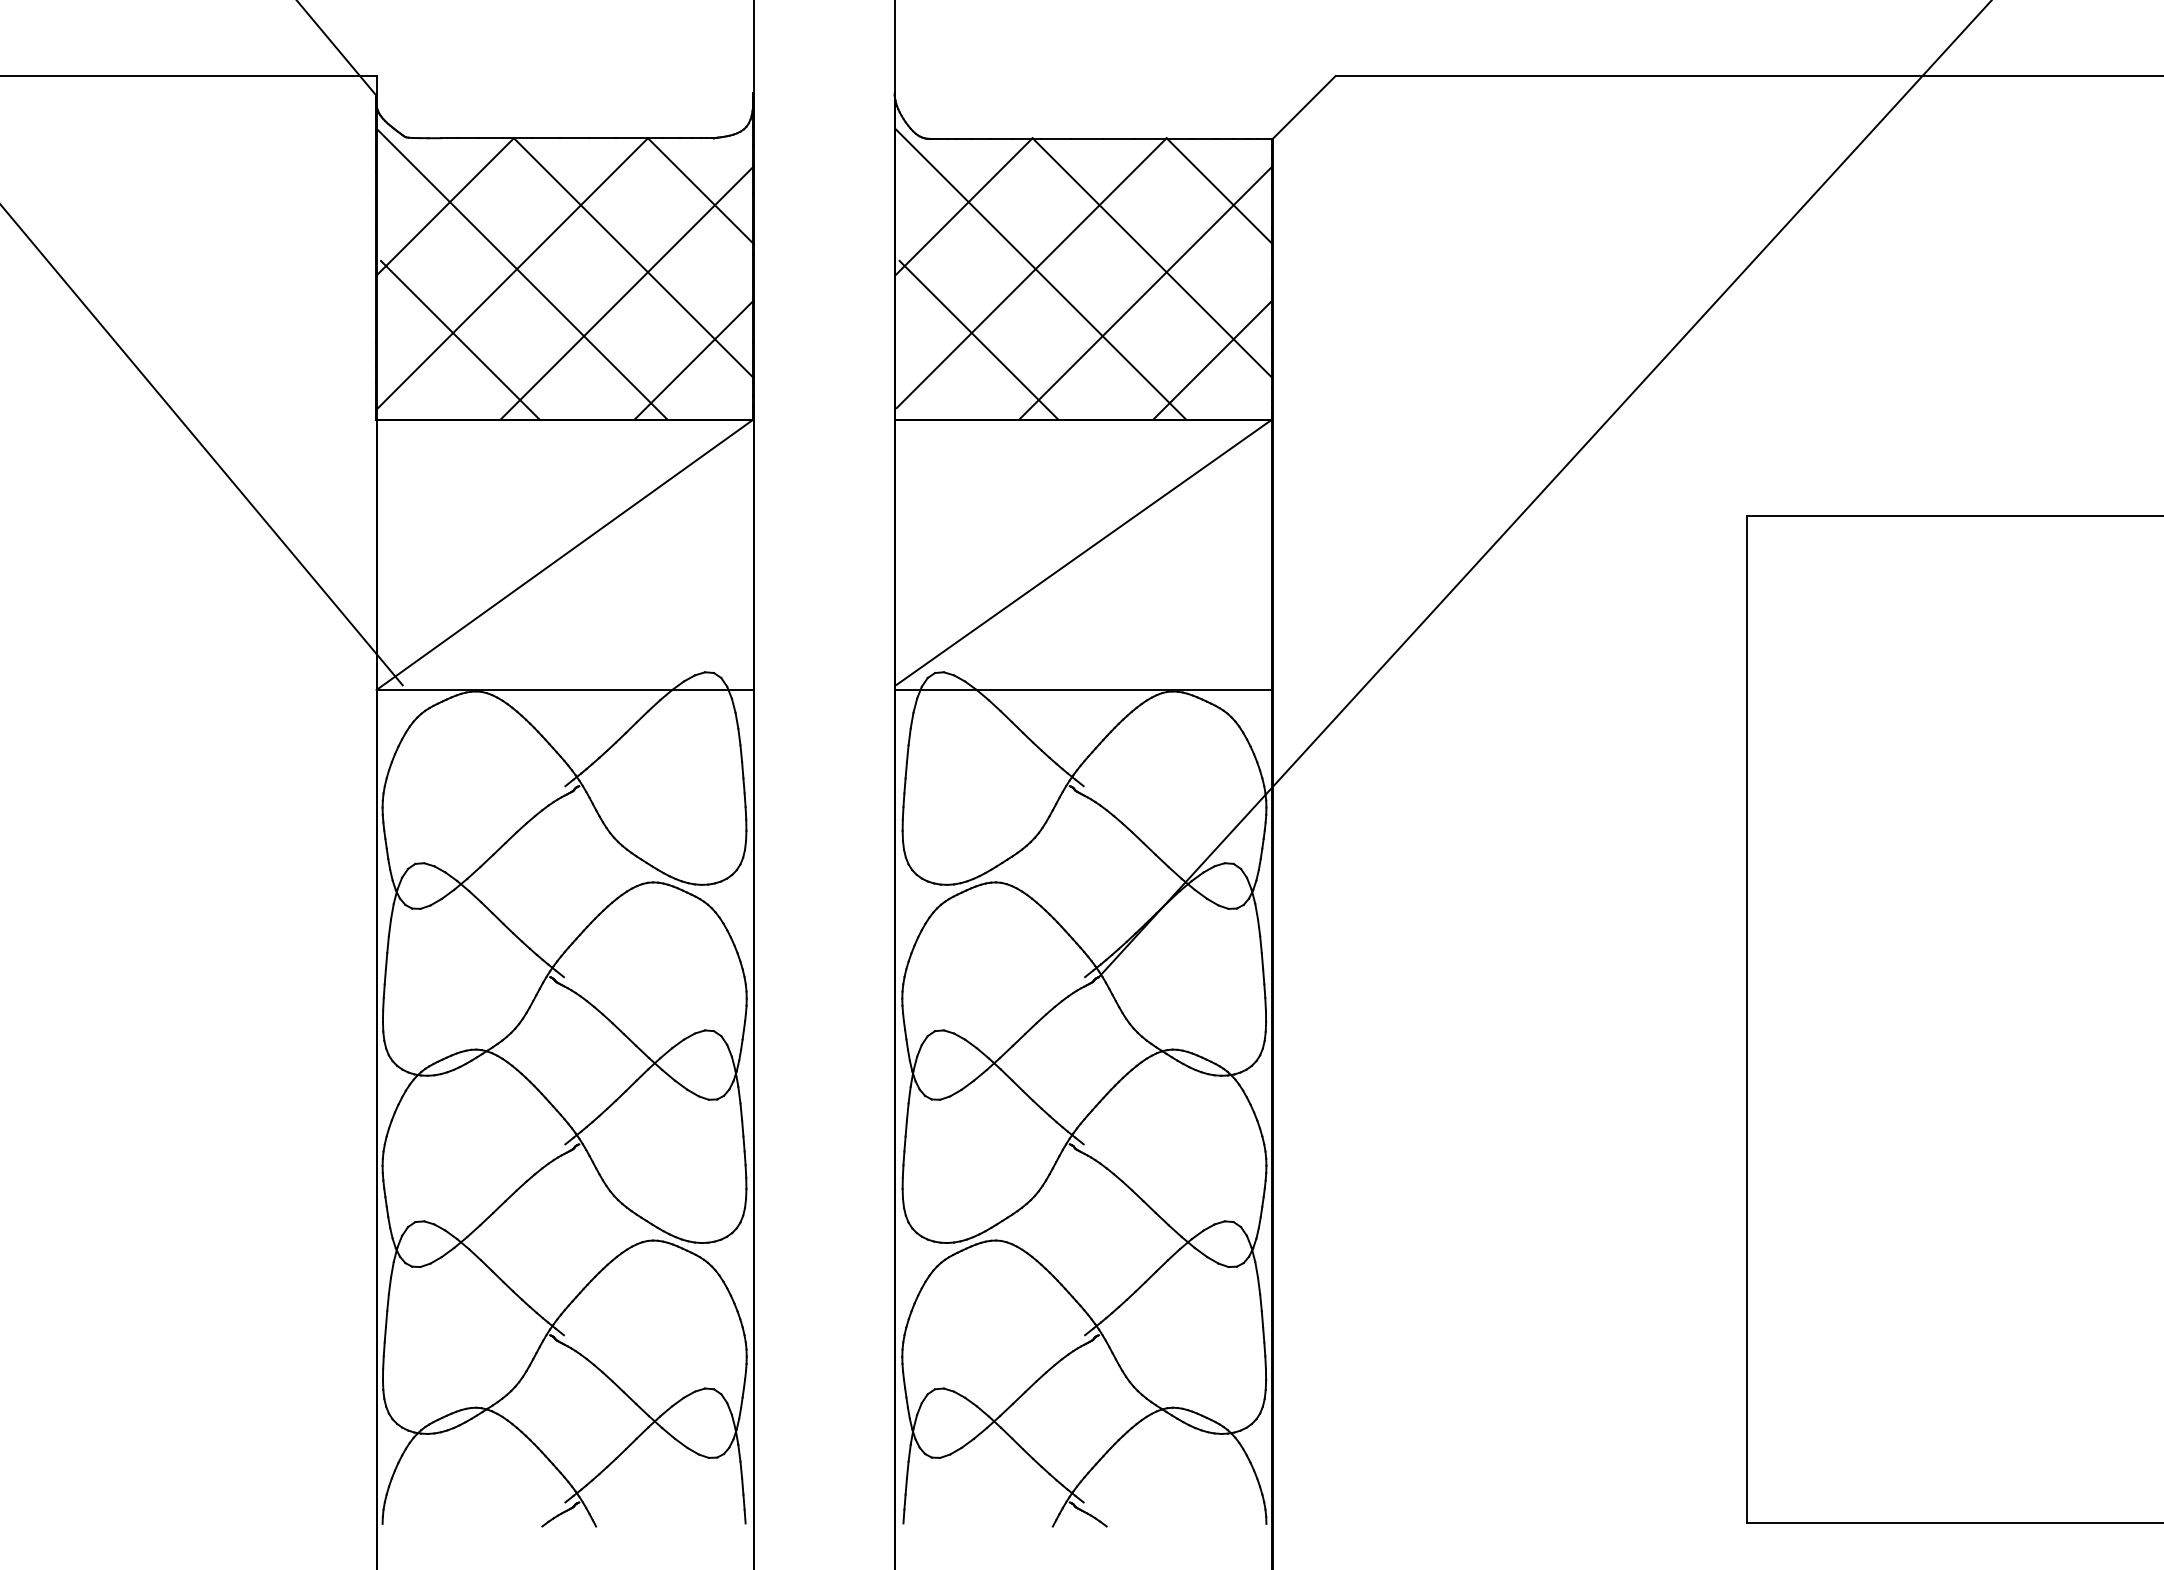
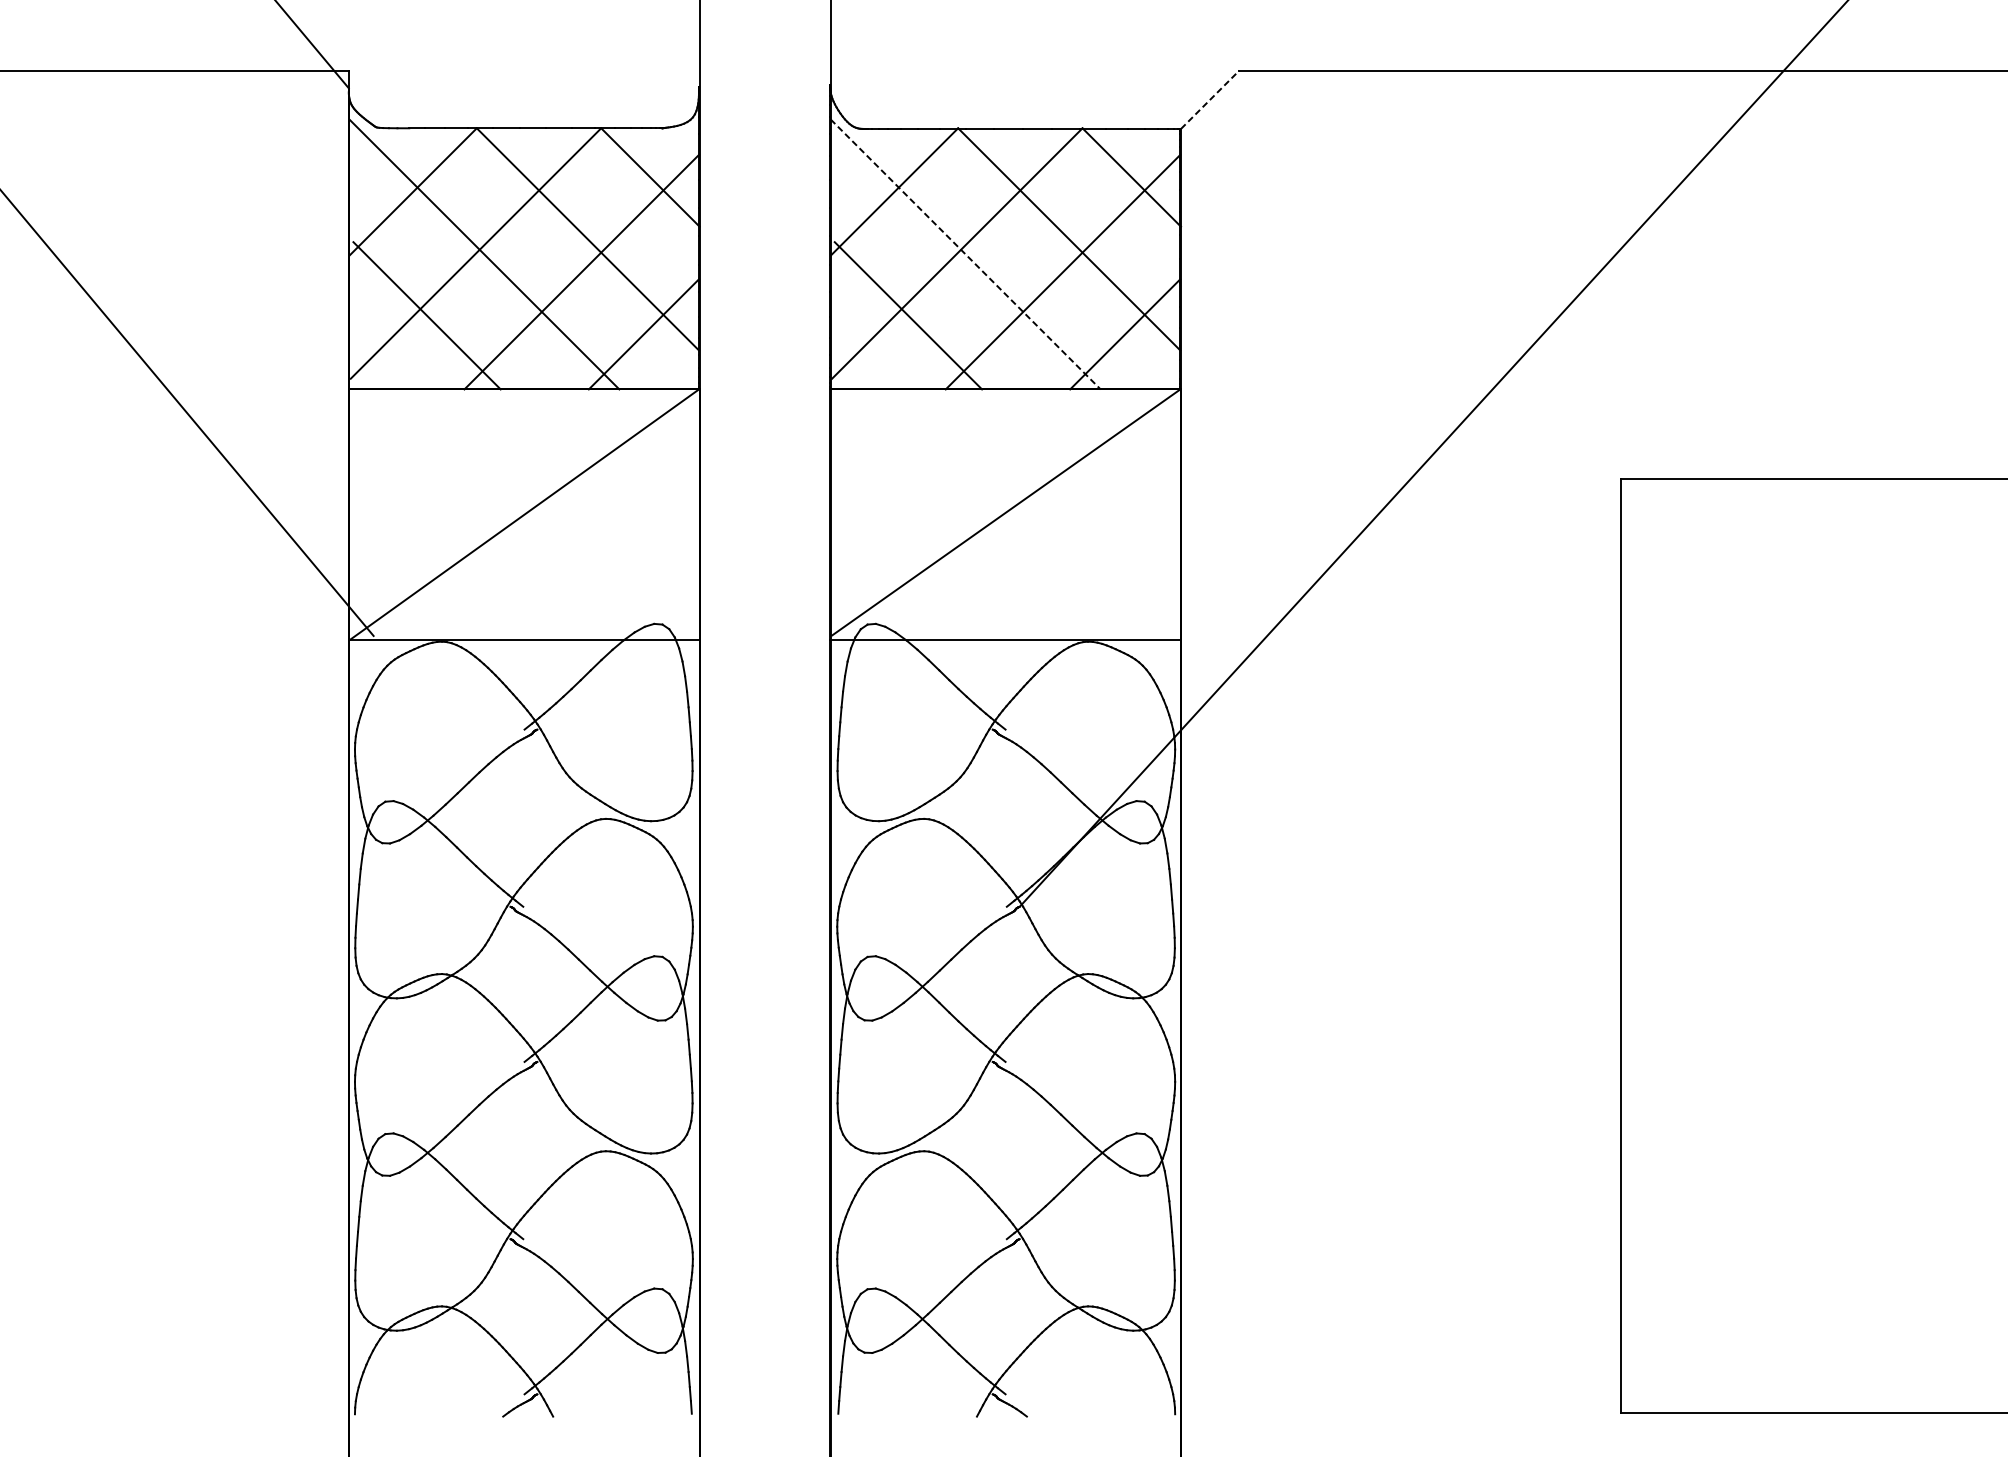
line: (1304, 107) -> (1210, 99), solid -> dashed
line: (1040, 274) -> (965, 254), solid -> dashed

